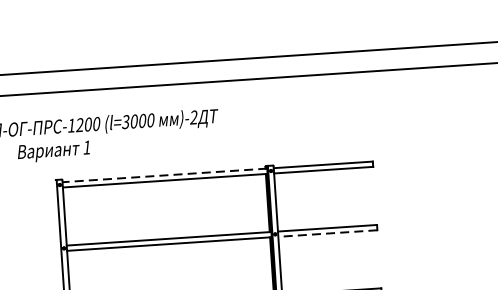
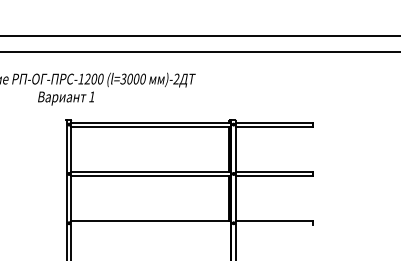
line: (165, 175) -> (151, 122), dashed -> solid
line: (327, 234) -> (274, 176), dashed -> solid

